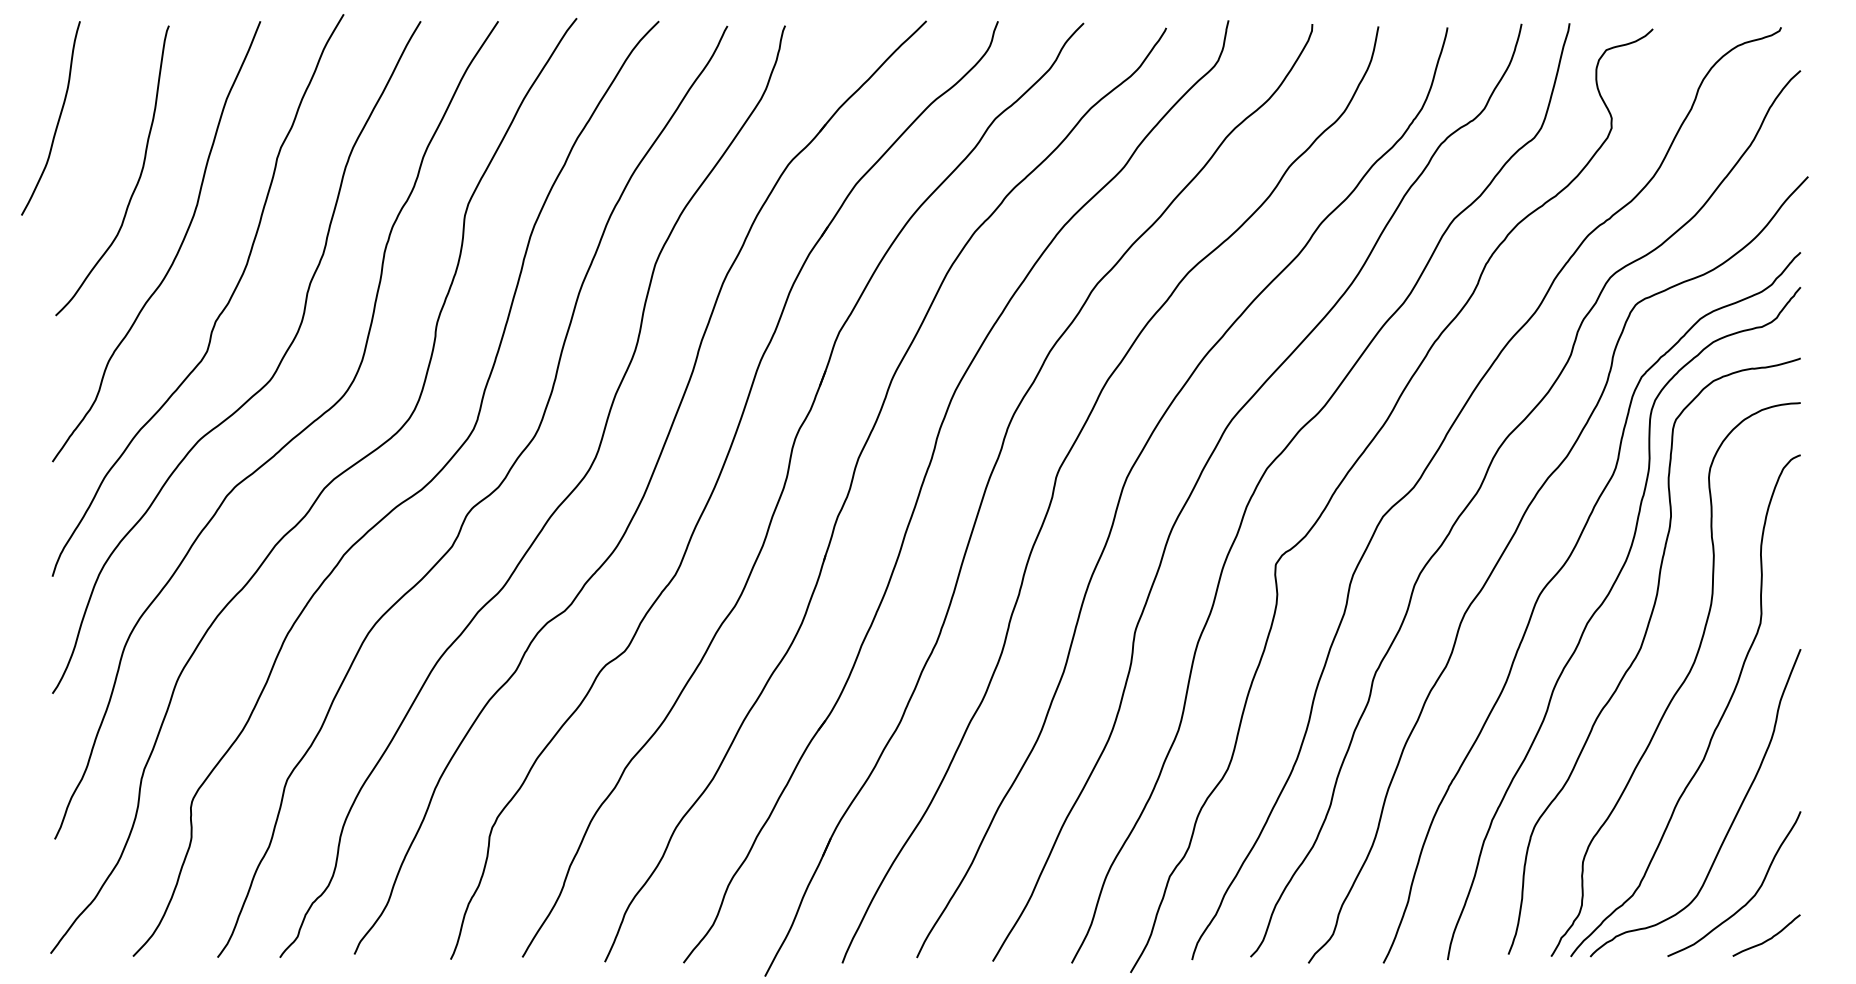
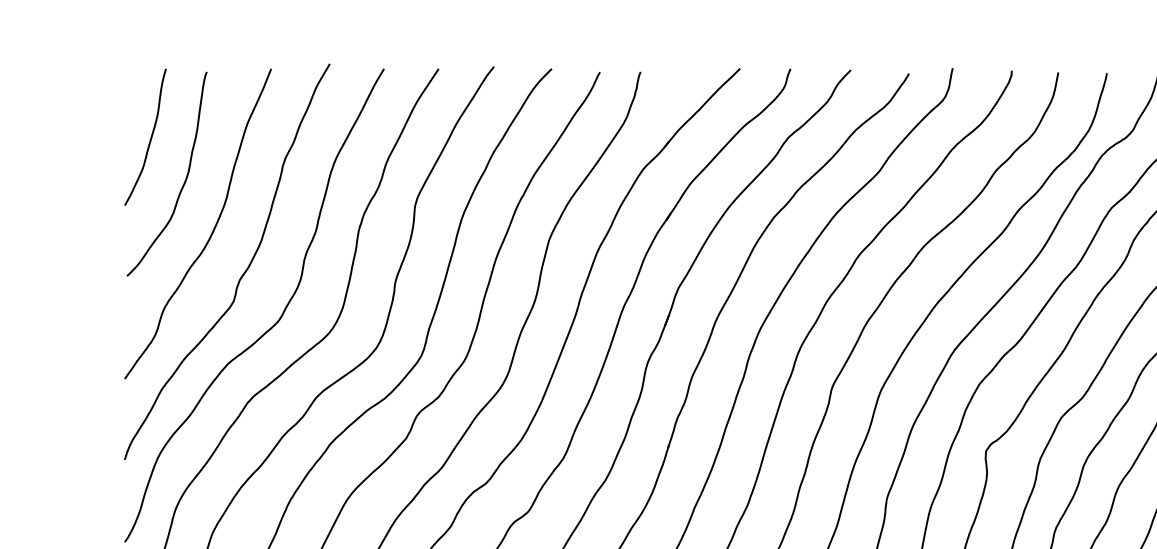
curve: (57, 121) -> (150, 139), moved

